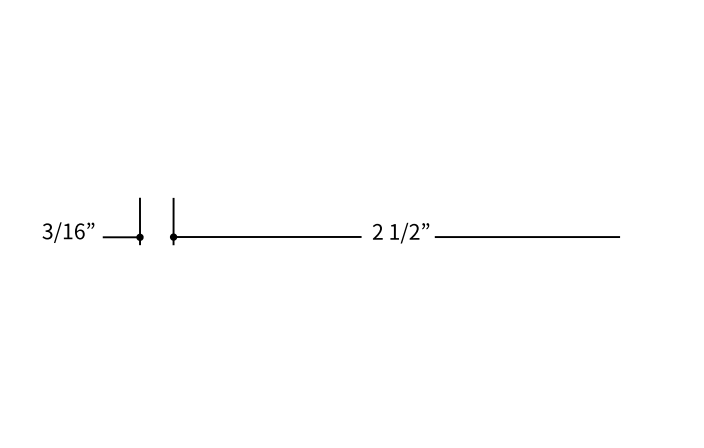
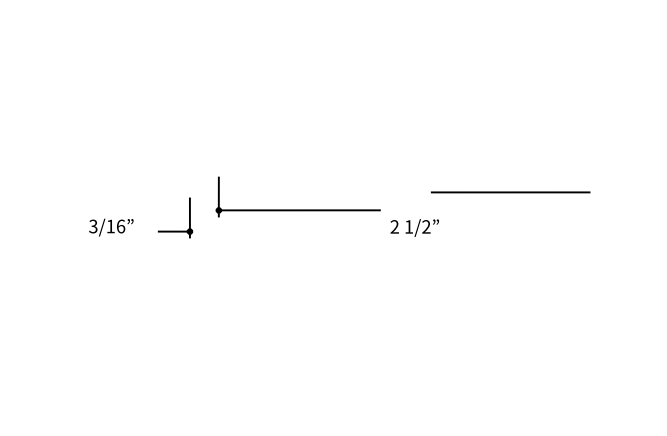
text: (68, 232) -> (111, 227), moved
part: (264, 236) -> (297, 209), moved
line: (527, 237) -> (510, 192), moved

